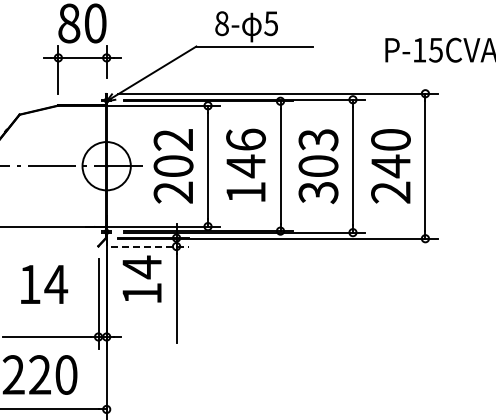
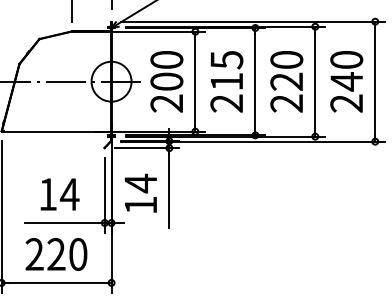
text: (173, 139) -> (166, 59), 202 -> 200
text: (245, 165) -> (226, 81), 146 -> 215
text: (318, 166) -> (286, 81), 303 -> 220
line: (150, 246) -> (147, 148), dashed -> solid
text: (141, 278) -> (140, 192), moved
text: (44, 284) -> (60, 194), moved

